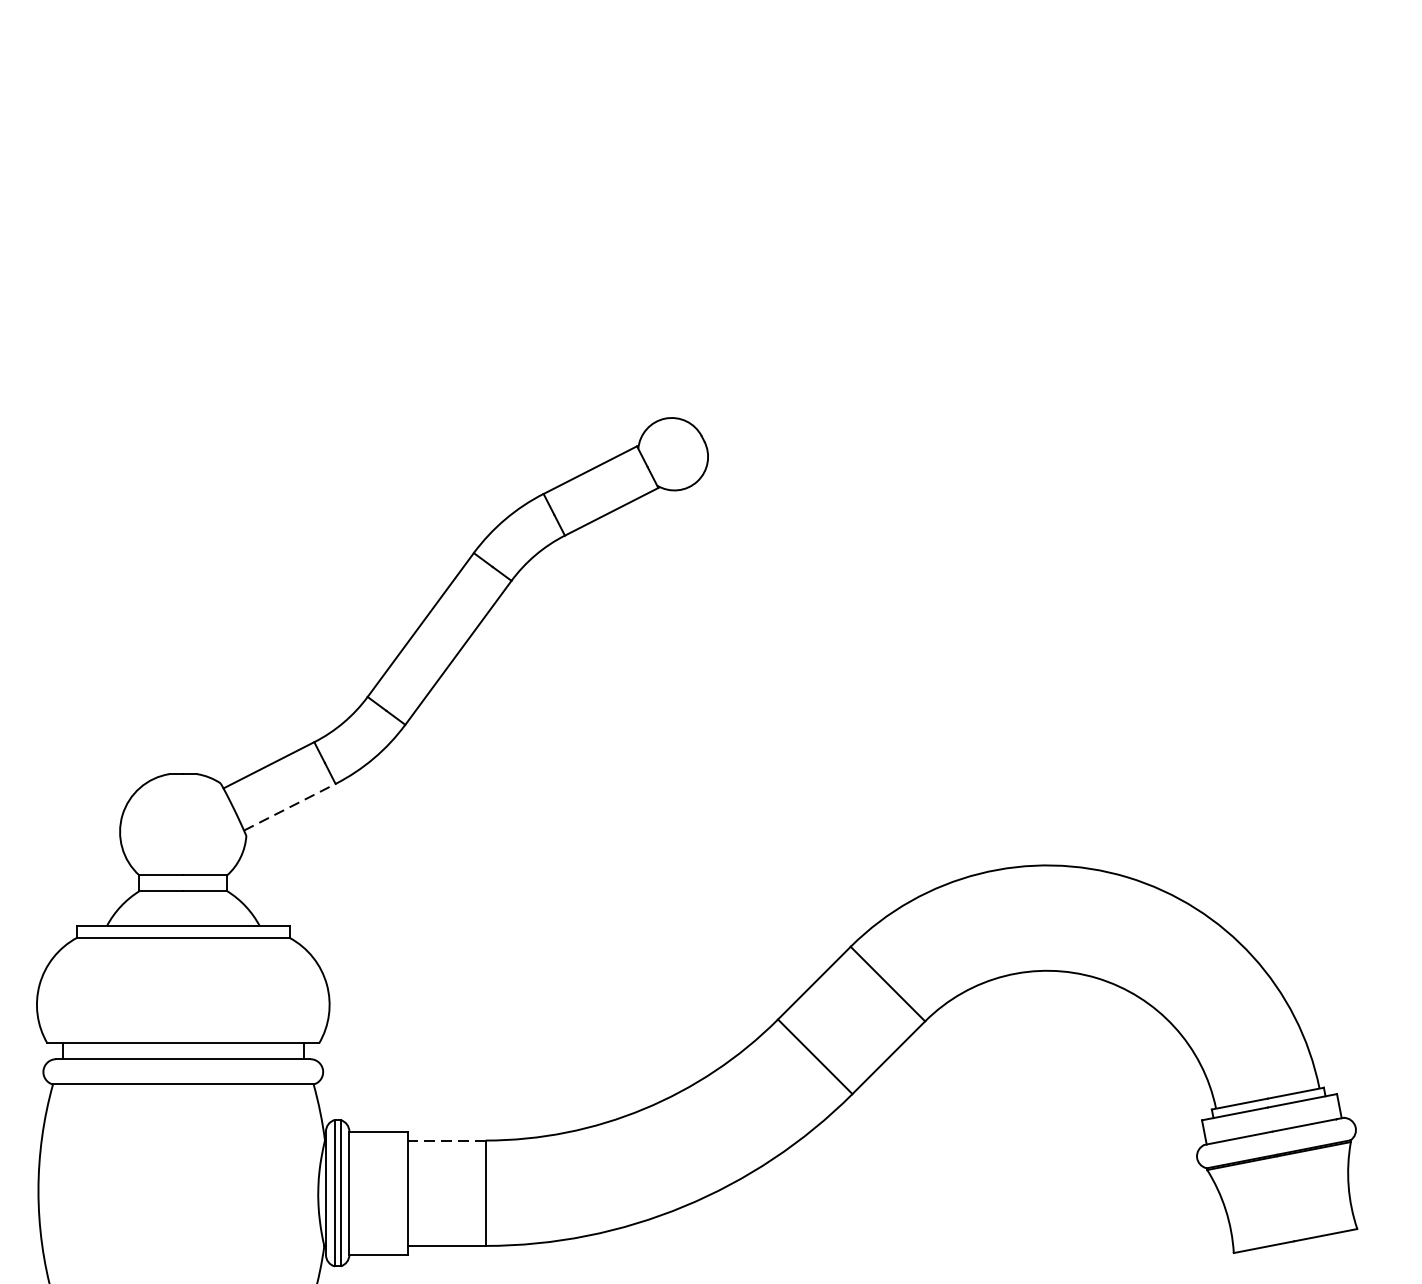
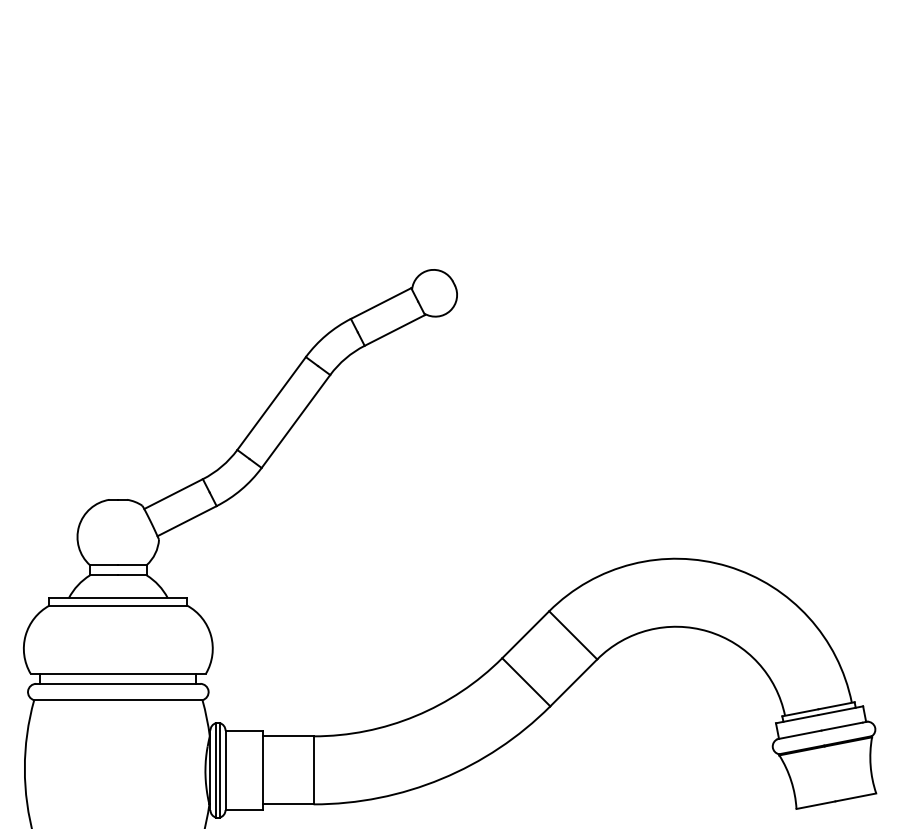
line: (290, 806) -> (187, 520), dashed -> solid
line: (445, 1140) -> (287, 736), dashed -> solid

